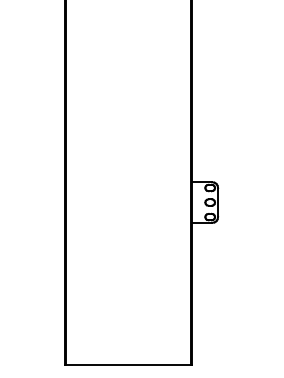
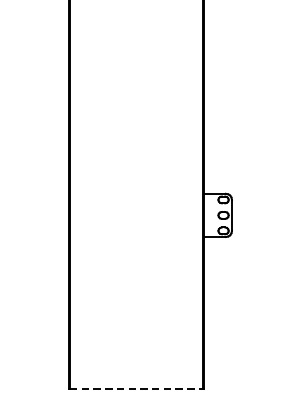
line: (128, 365) -> (136, 388), solid -> dashed

